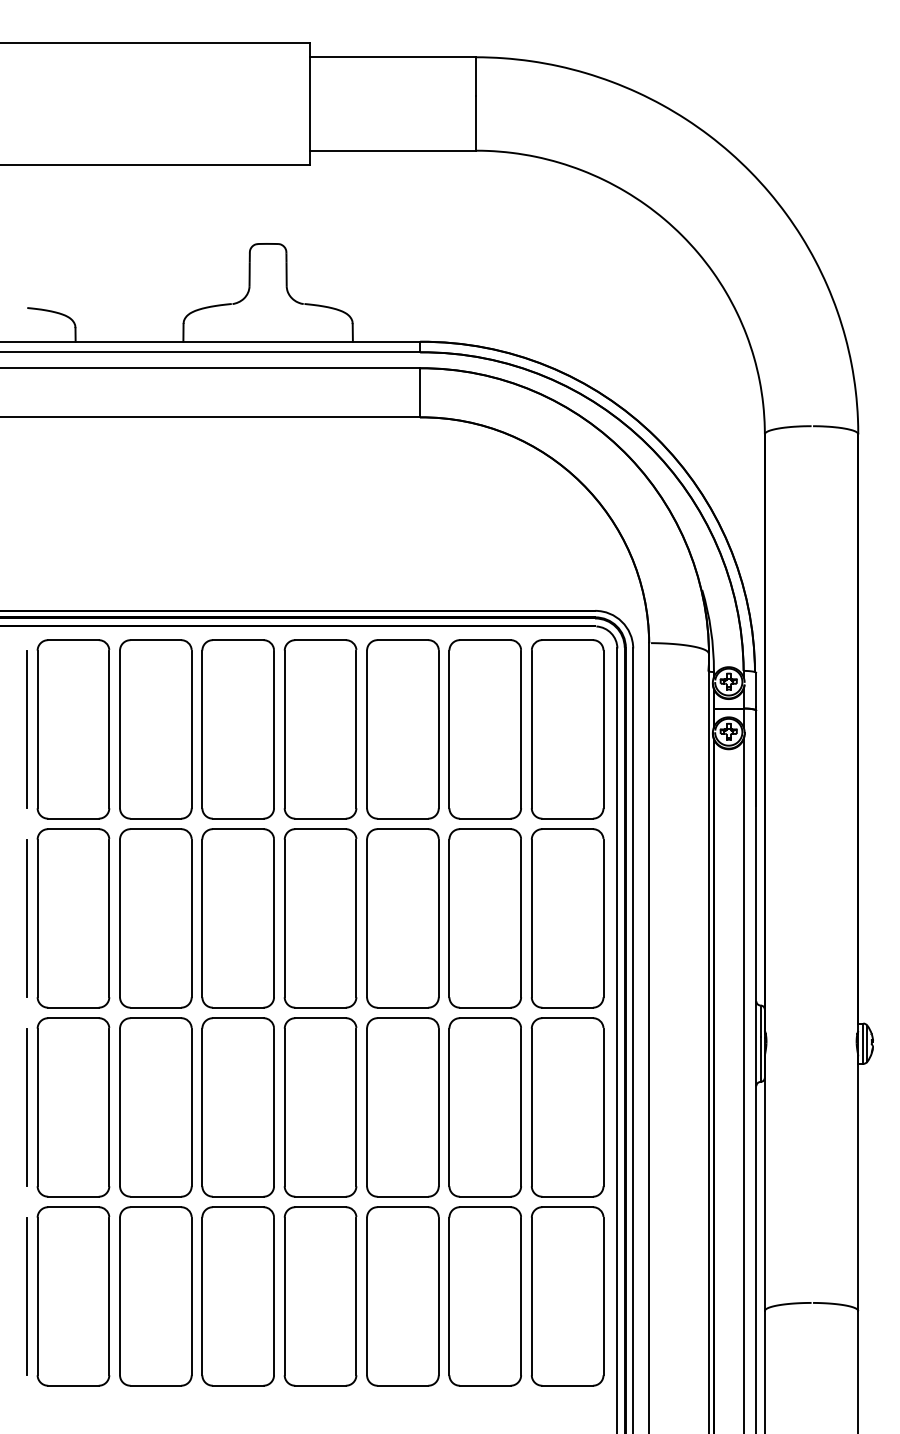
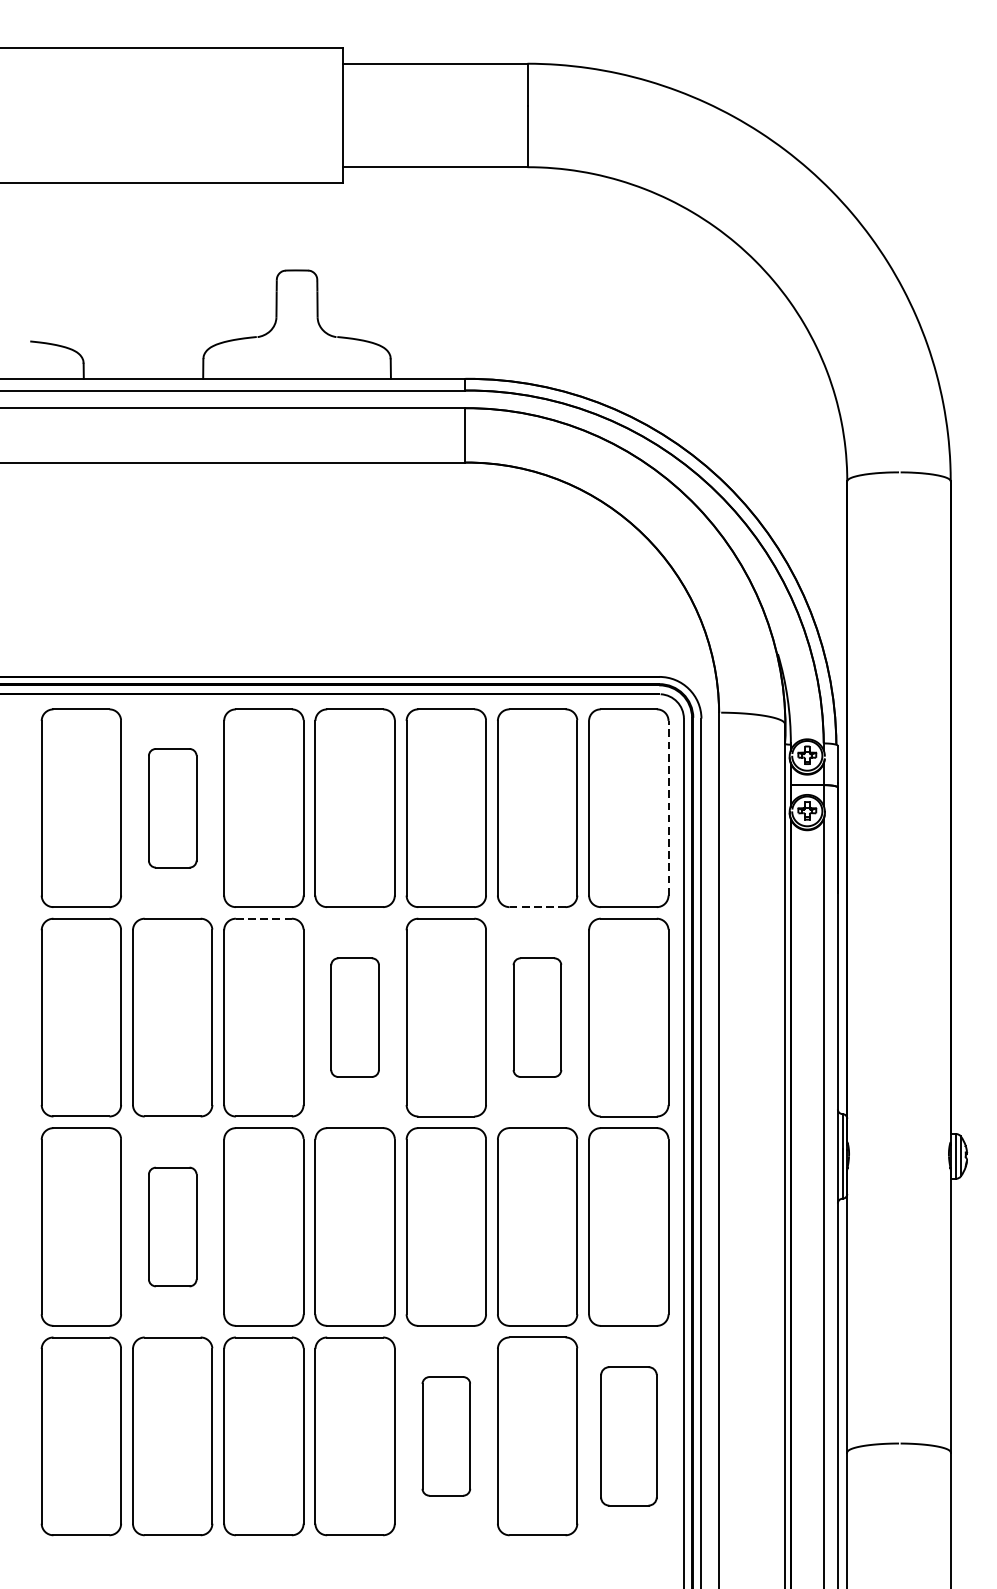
line: (27, 729) -> (30, 808), removed
part: (155, 729) -> (172, 808), size x0.6
line: (603, 729) -> (668, 808), solid -> dashed
line: (485, 818) -> (537, 906), solid -> dashed
line: (238, 829) -> (264, 919), solid -> dashed
line: (27, 918) -> (30, 1017), removed
part: (320, 918) -> (355, 1017), size x0.6
part: (484, 918) -> (536, 1017), size x0.6
line: (27, 1107) -> (30, 1227), removed
part: (155, 1107) -> (172, 1227), size x0.6
line: (27, 1296) -> (30, 1436), removed
part: (402, 1296) -> (445, 1436), size x0.6
part: (567, 1296) -> (628, 1436), size x0.7

